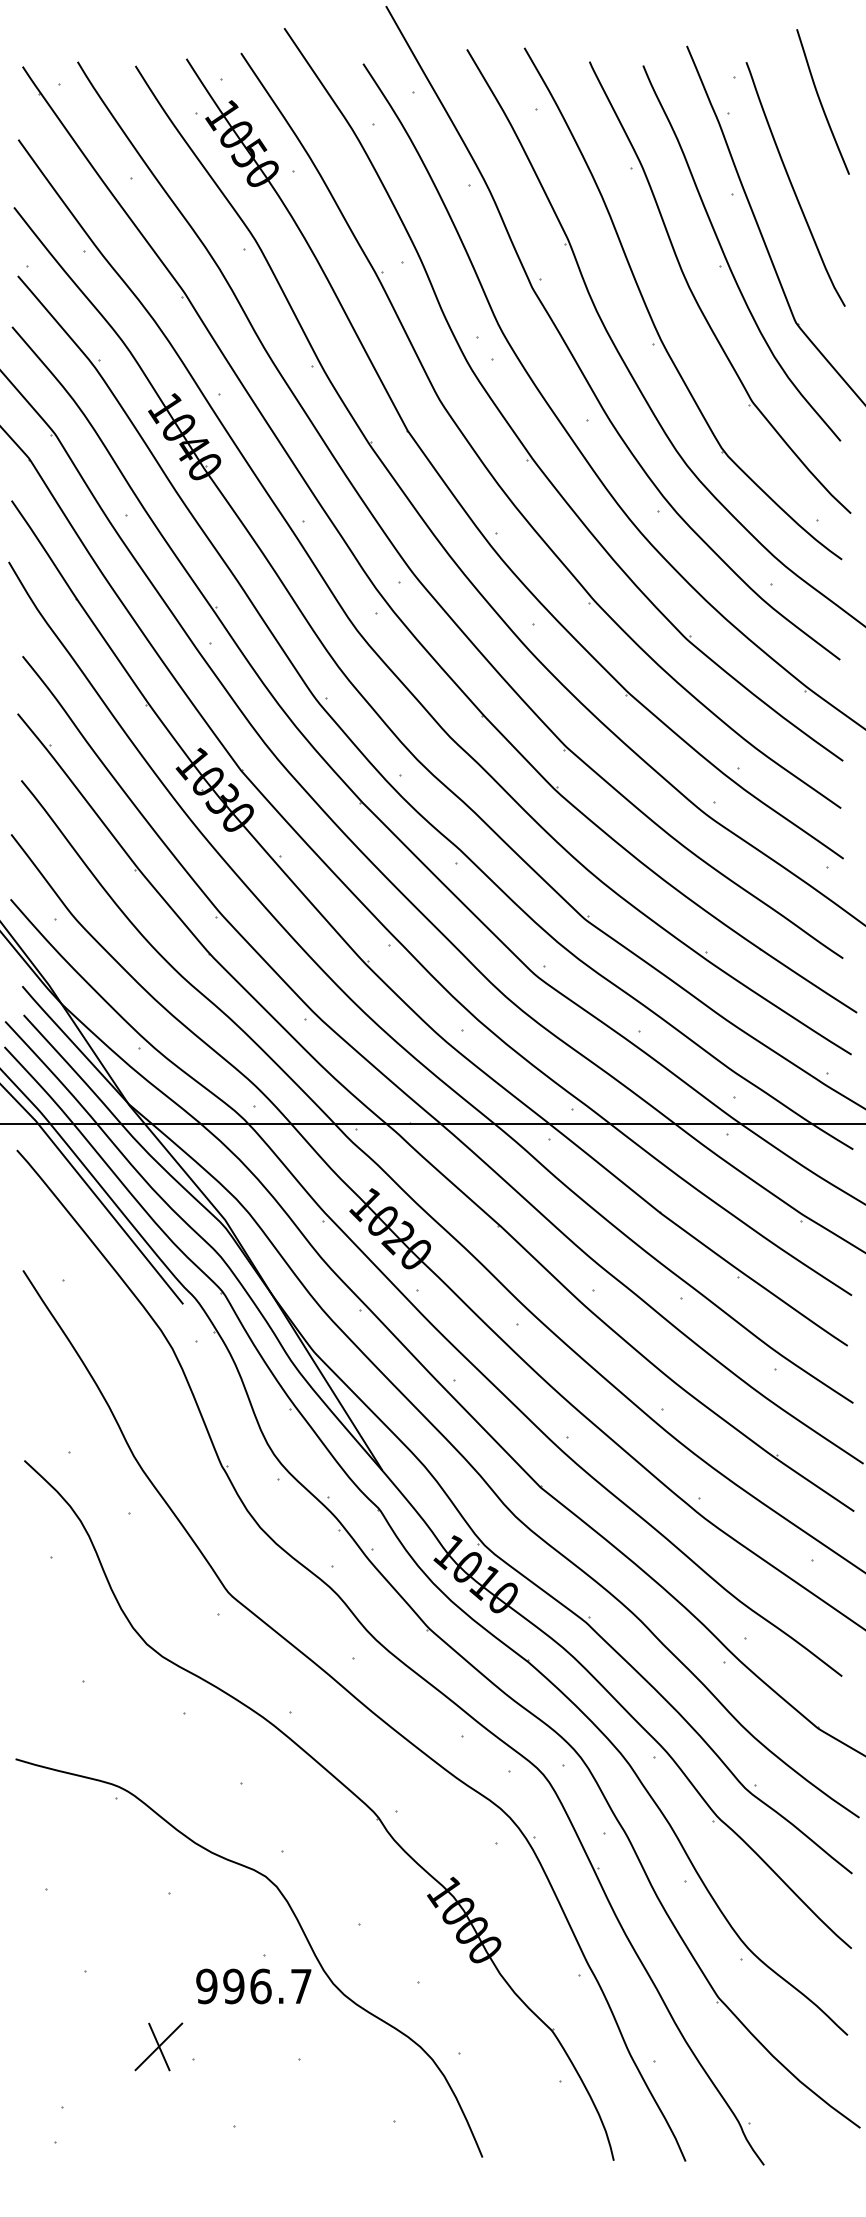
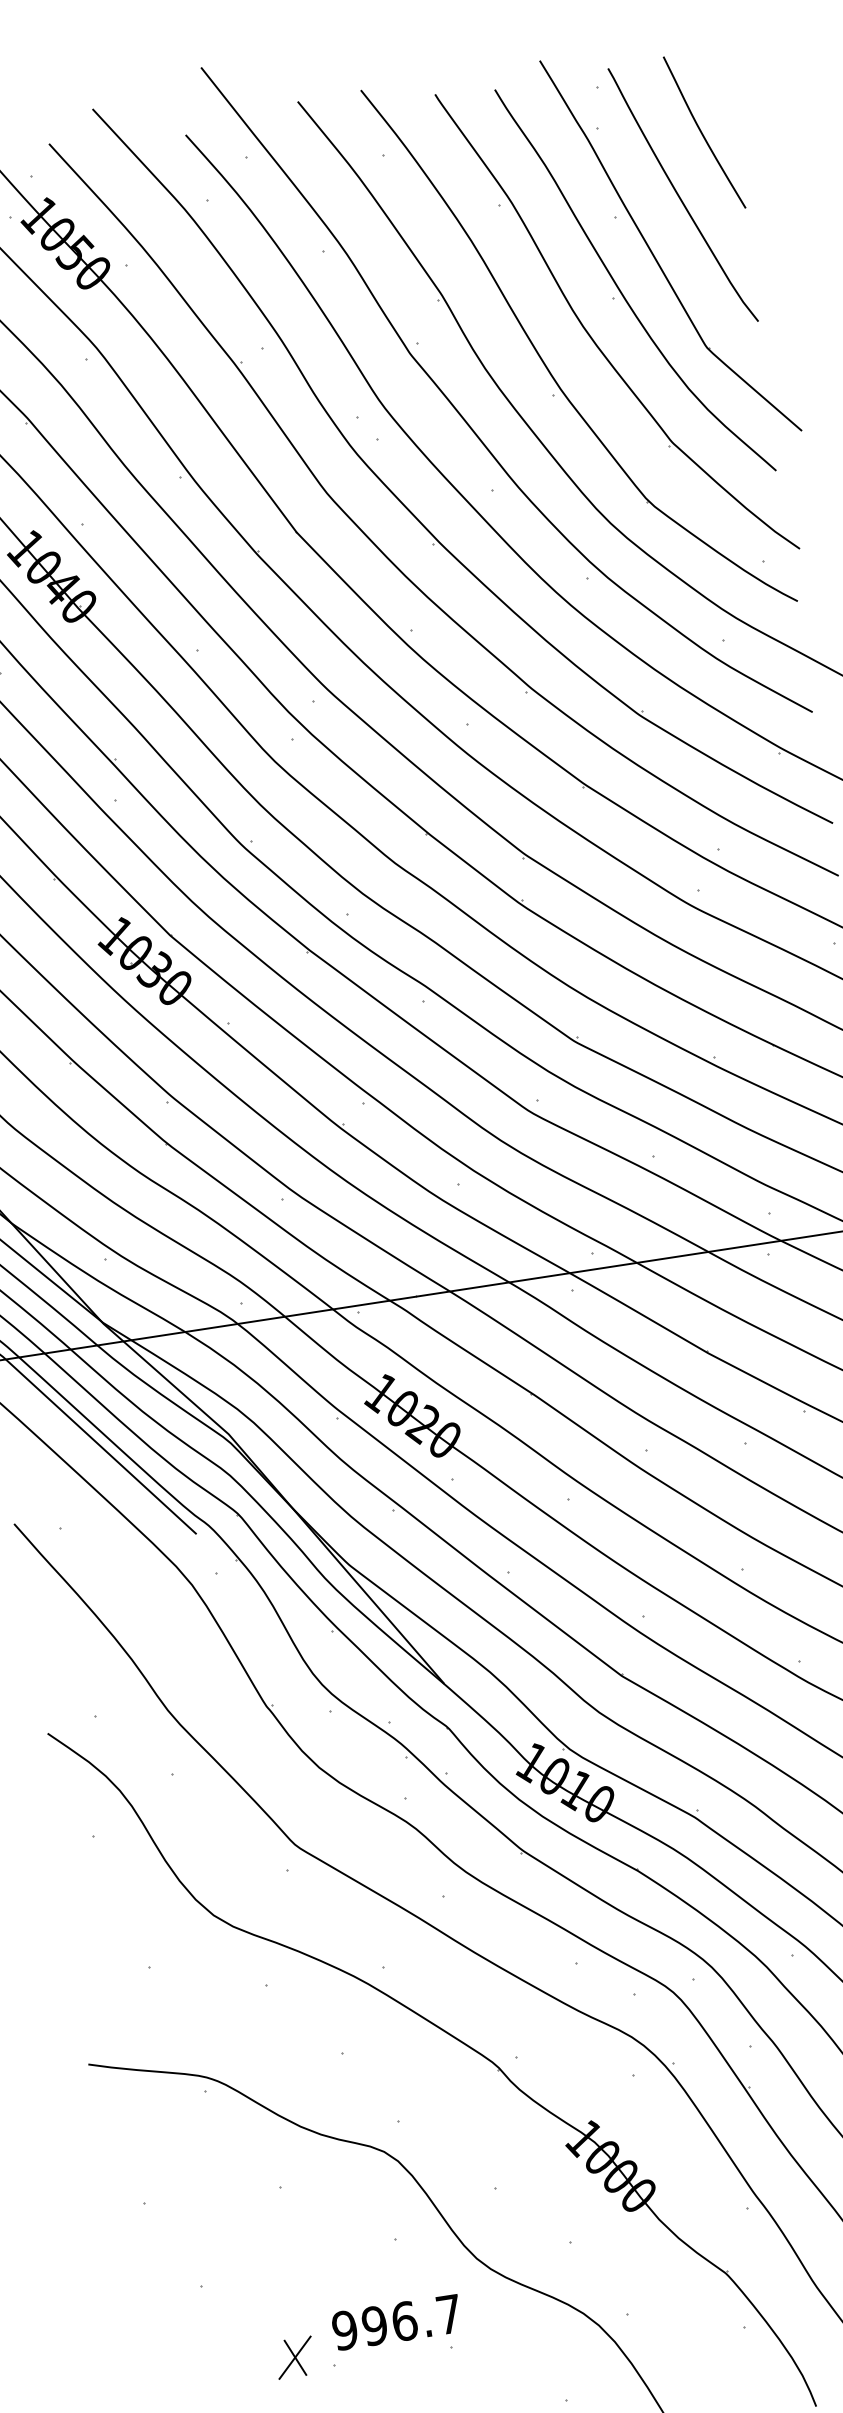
curve: (821, 101) -> (702, 132), moved
text: (253, 1986) -> (396, 2322), moved
part: (158, 2046) -> (294, 2357), size x0.71

